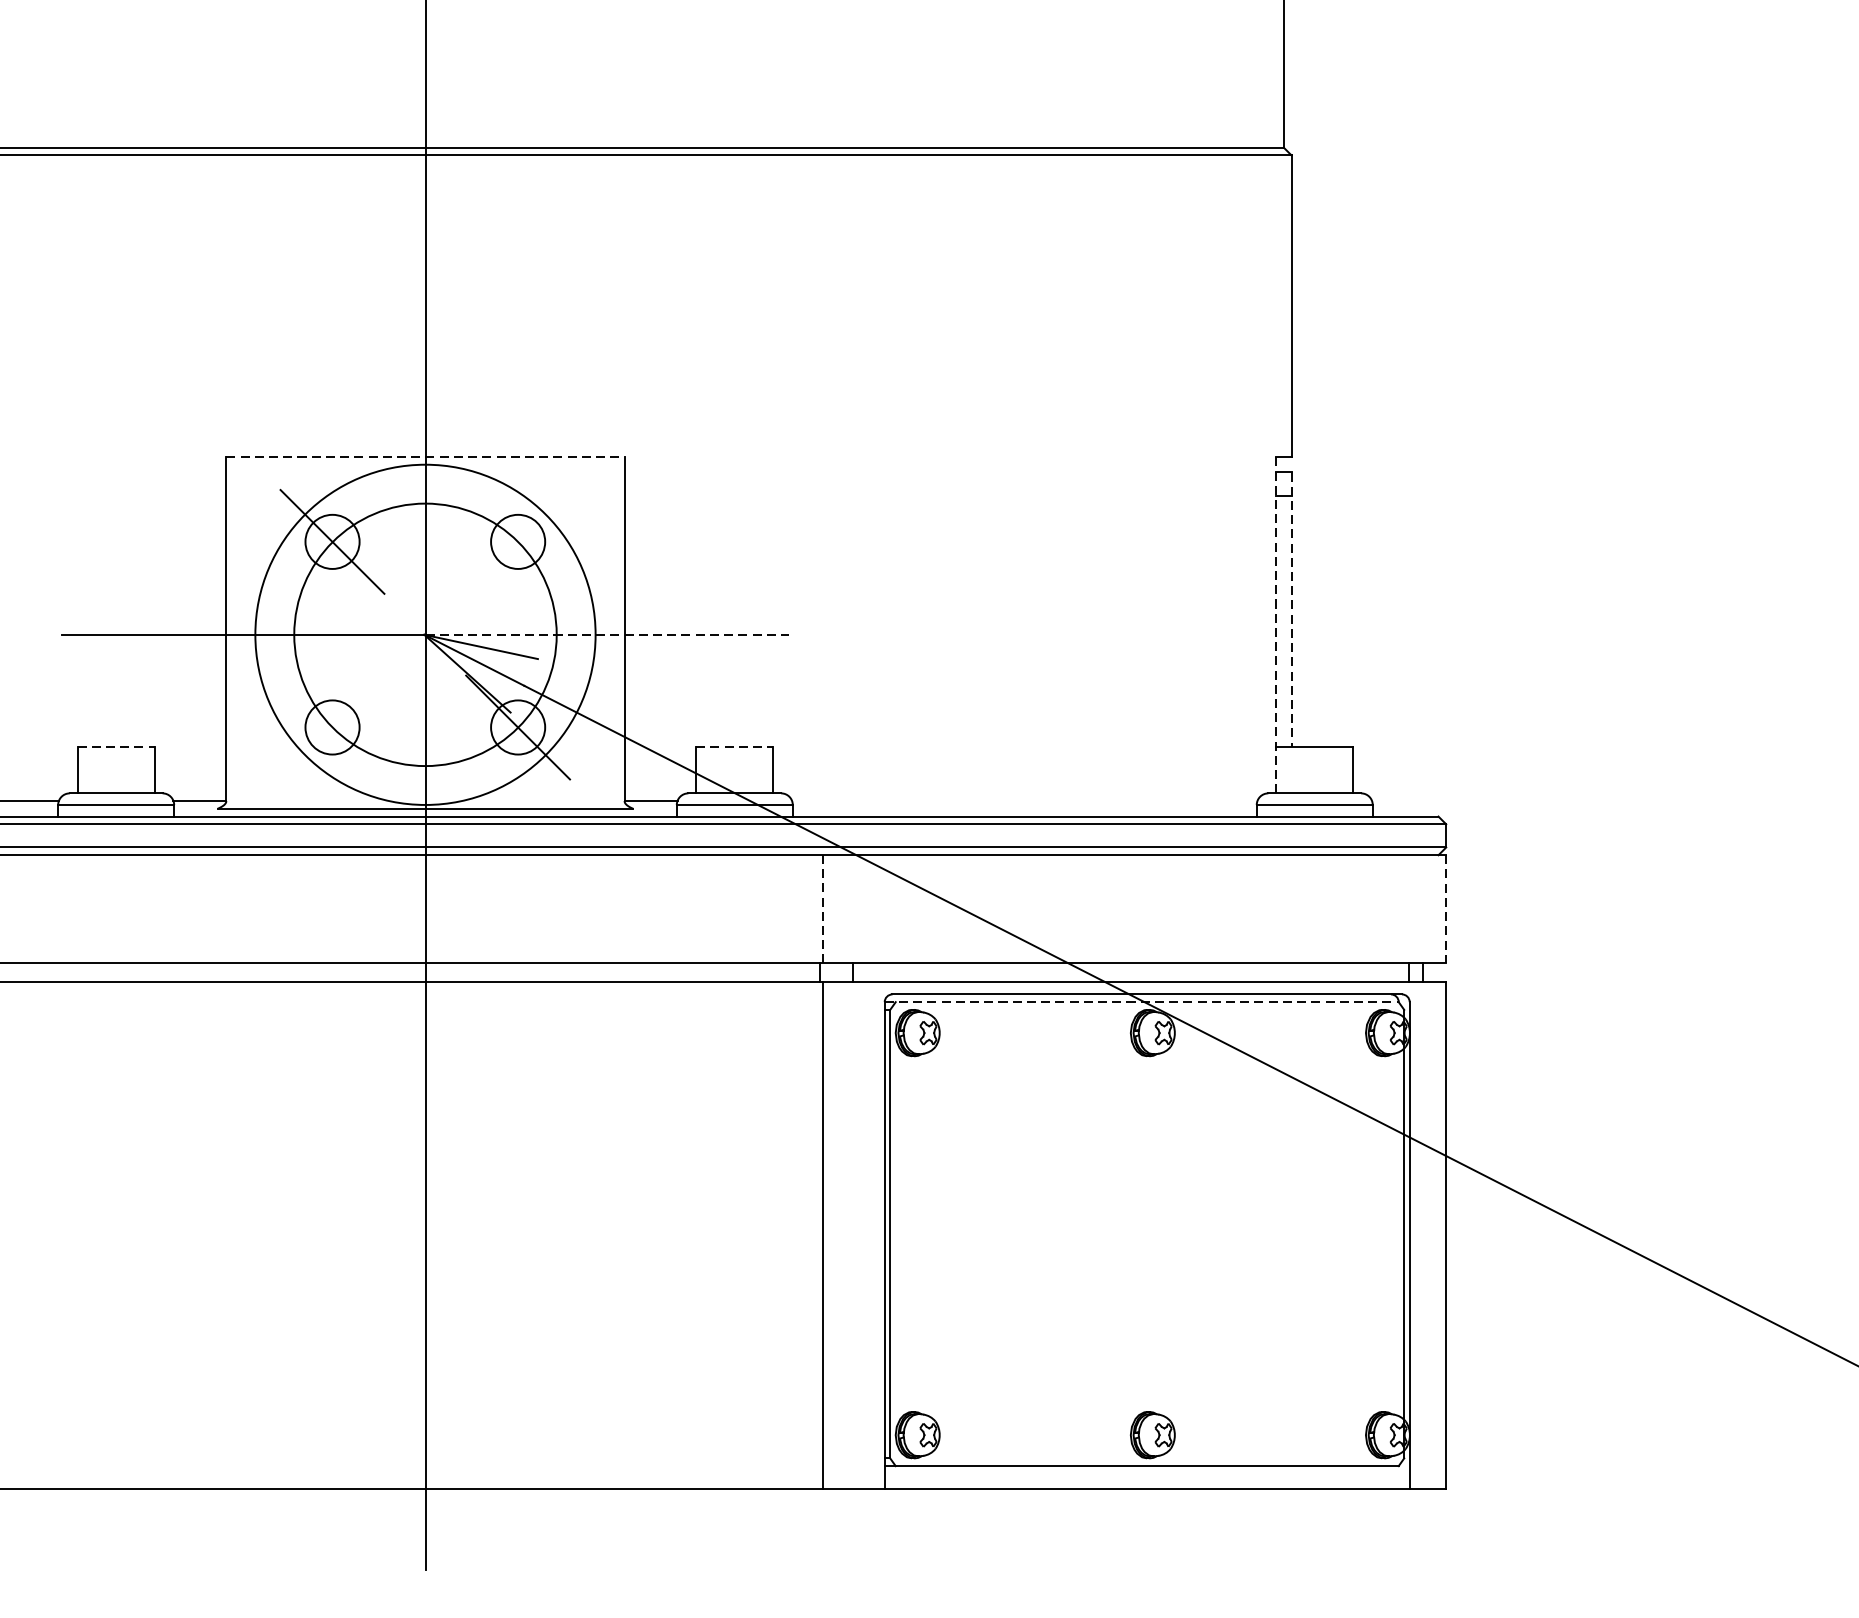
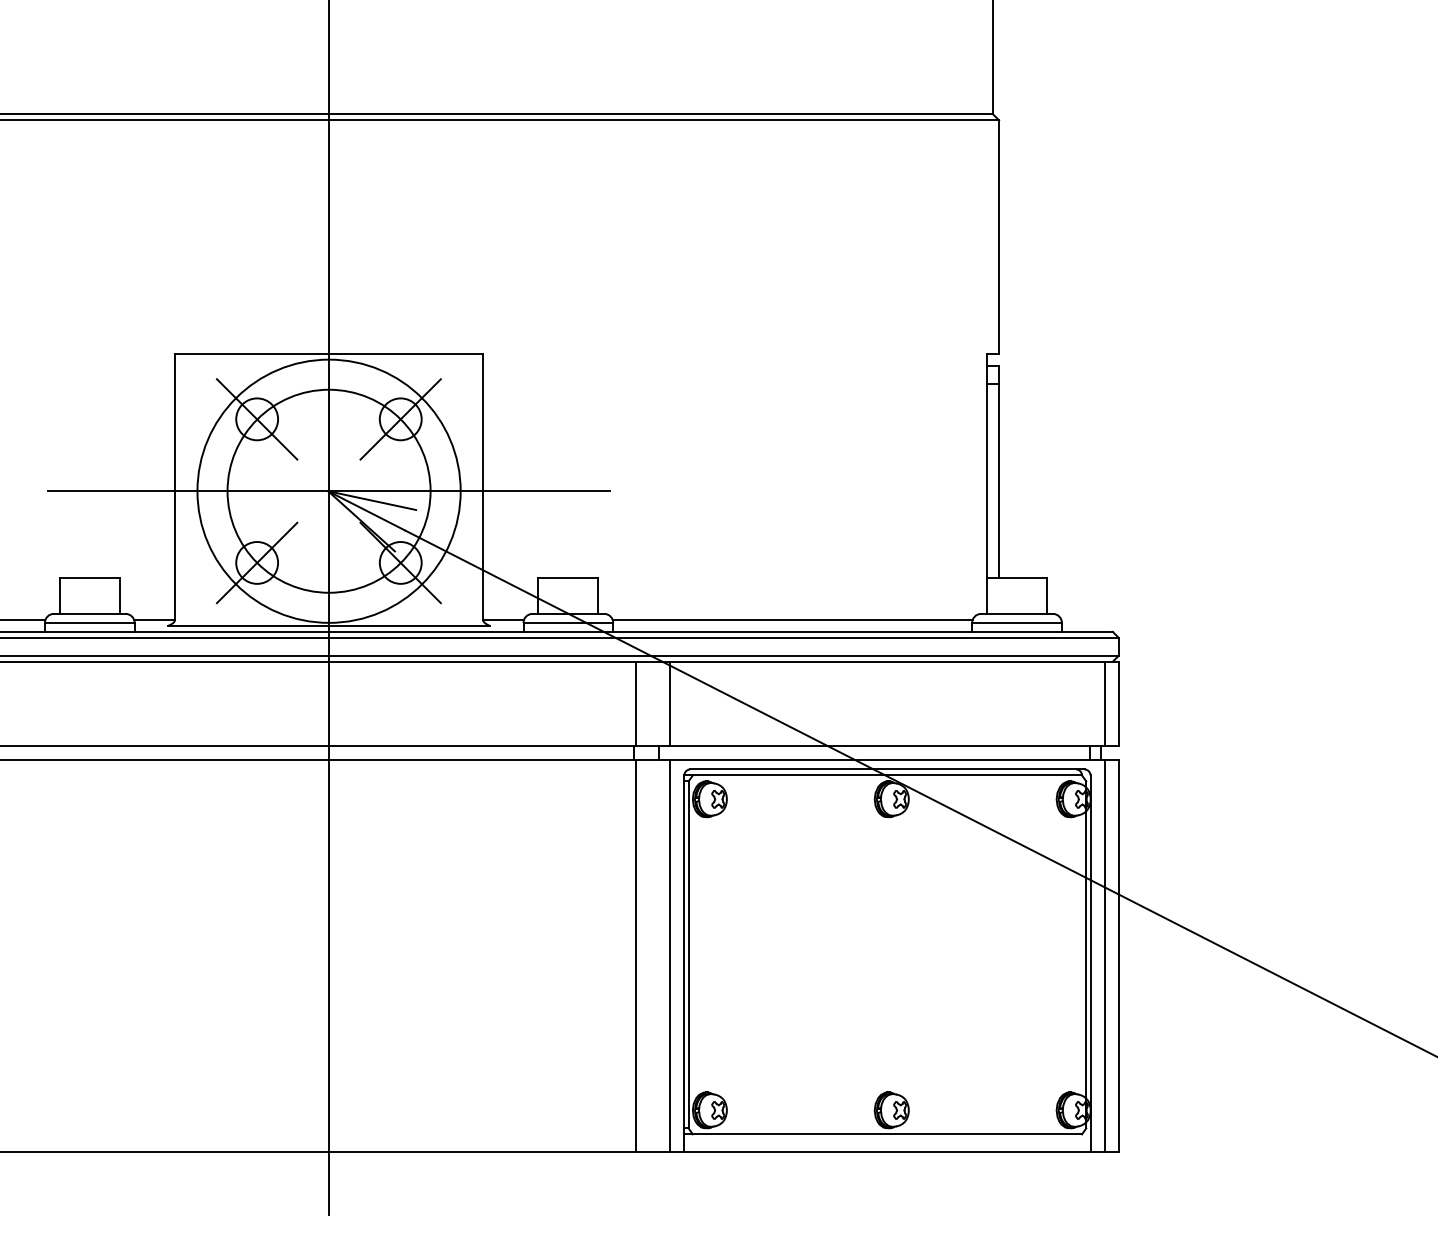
line: (426, 456) -> (329, 353), dashed -> solid
line: (517, 542) -> (400, 419), added
line: (1292, 610) -> (999, 472), dashed -> solid
line: (1276, 624) -> (987, 483), dashed -> solid
line: (606, 635) -> (469, 491), dashed -> solid
line: (331, 726) -> (256, 562), added
line: (115, 747) -> (89, 578), dashed -> solid
line: (734, 747) -> (568, 578), dashed -> solid
line: (1024, 800) -> (792, 619), added
line: (822, 909) -> (636, 703), dashed -> solid
line: (866, 909) -> (670, 703), added
line: (1427, 909) -> (1104, 703), added
line: (1445, 909) -> (1118, 703), dashed -> solid
line: (1142, 1002) -> (883, 775), dashed -> solid
line: (866, 1234) -> (670, 955), added
line: (1427, 1234) -> (1104, 955), added

